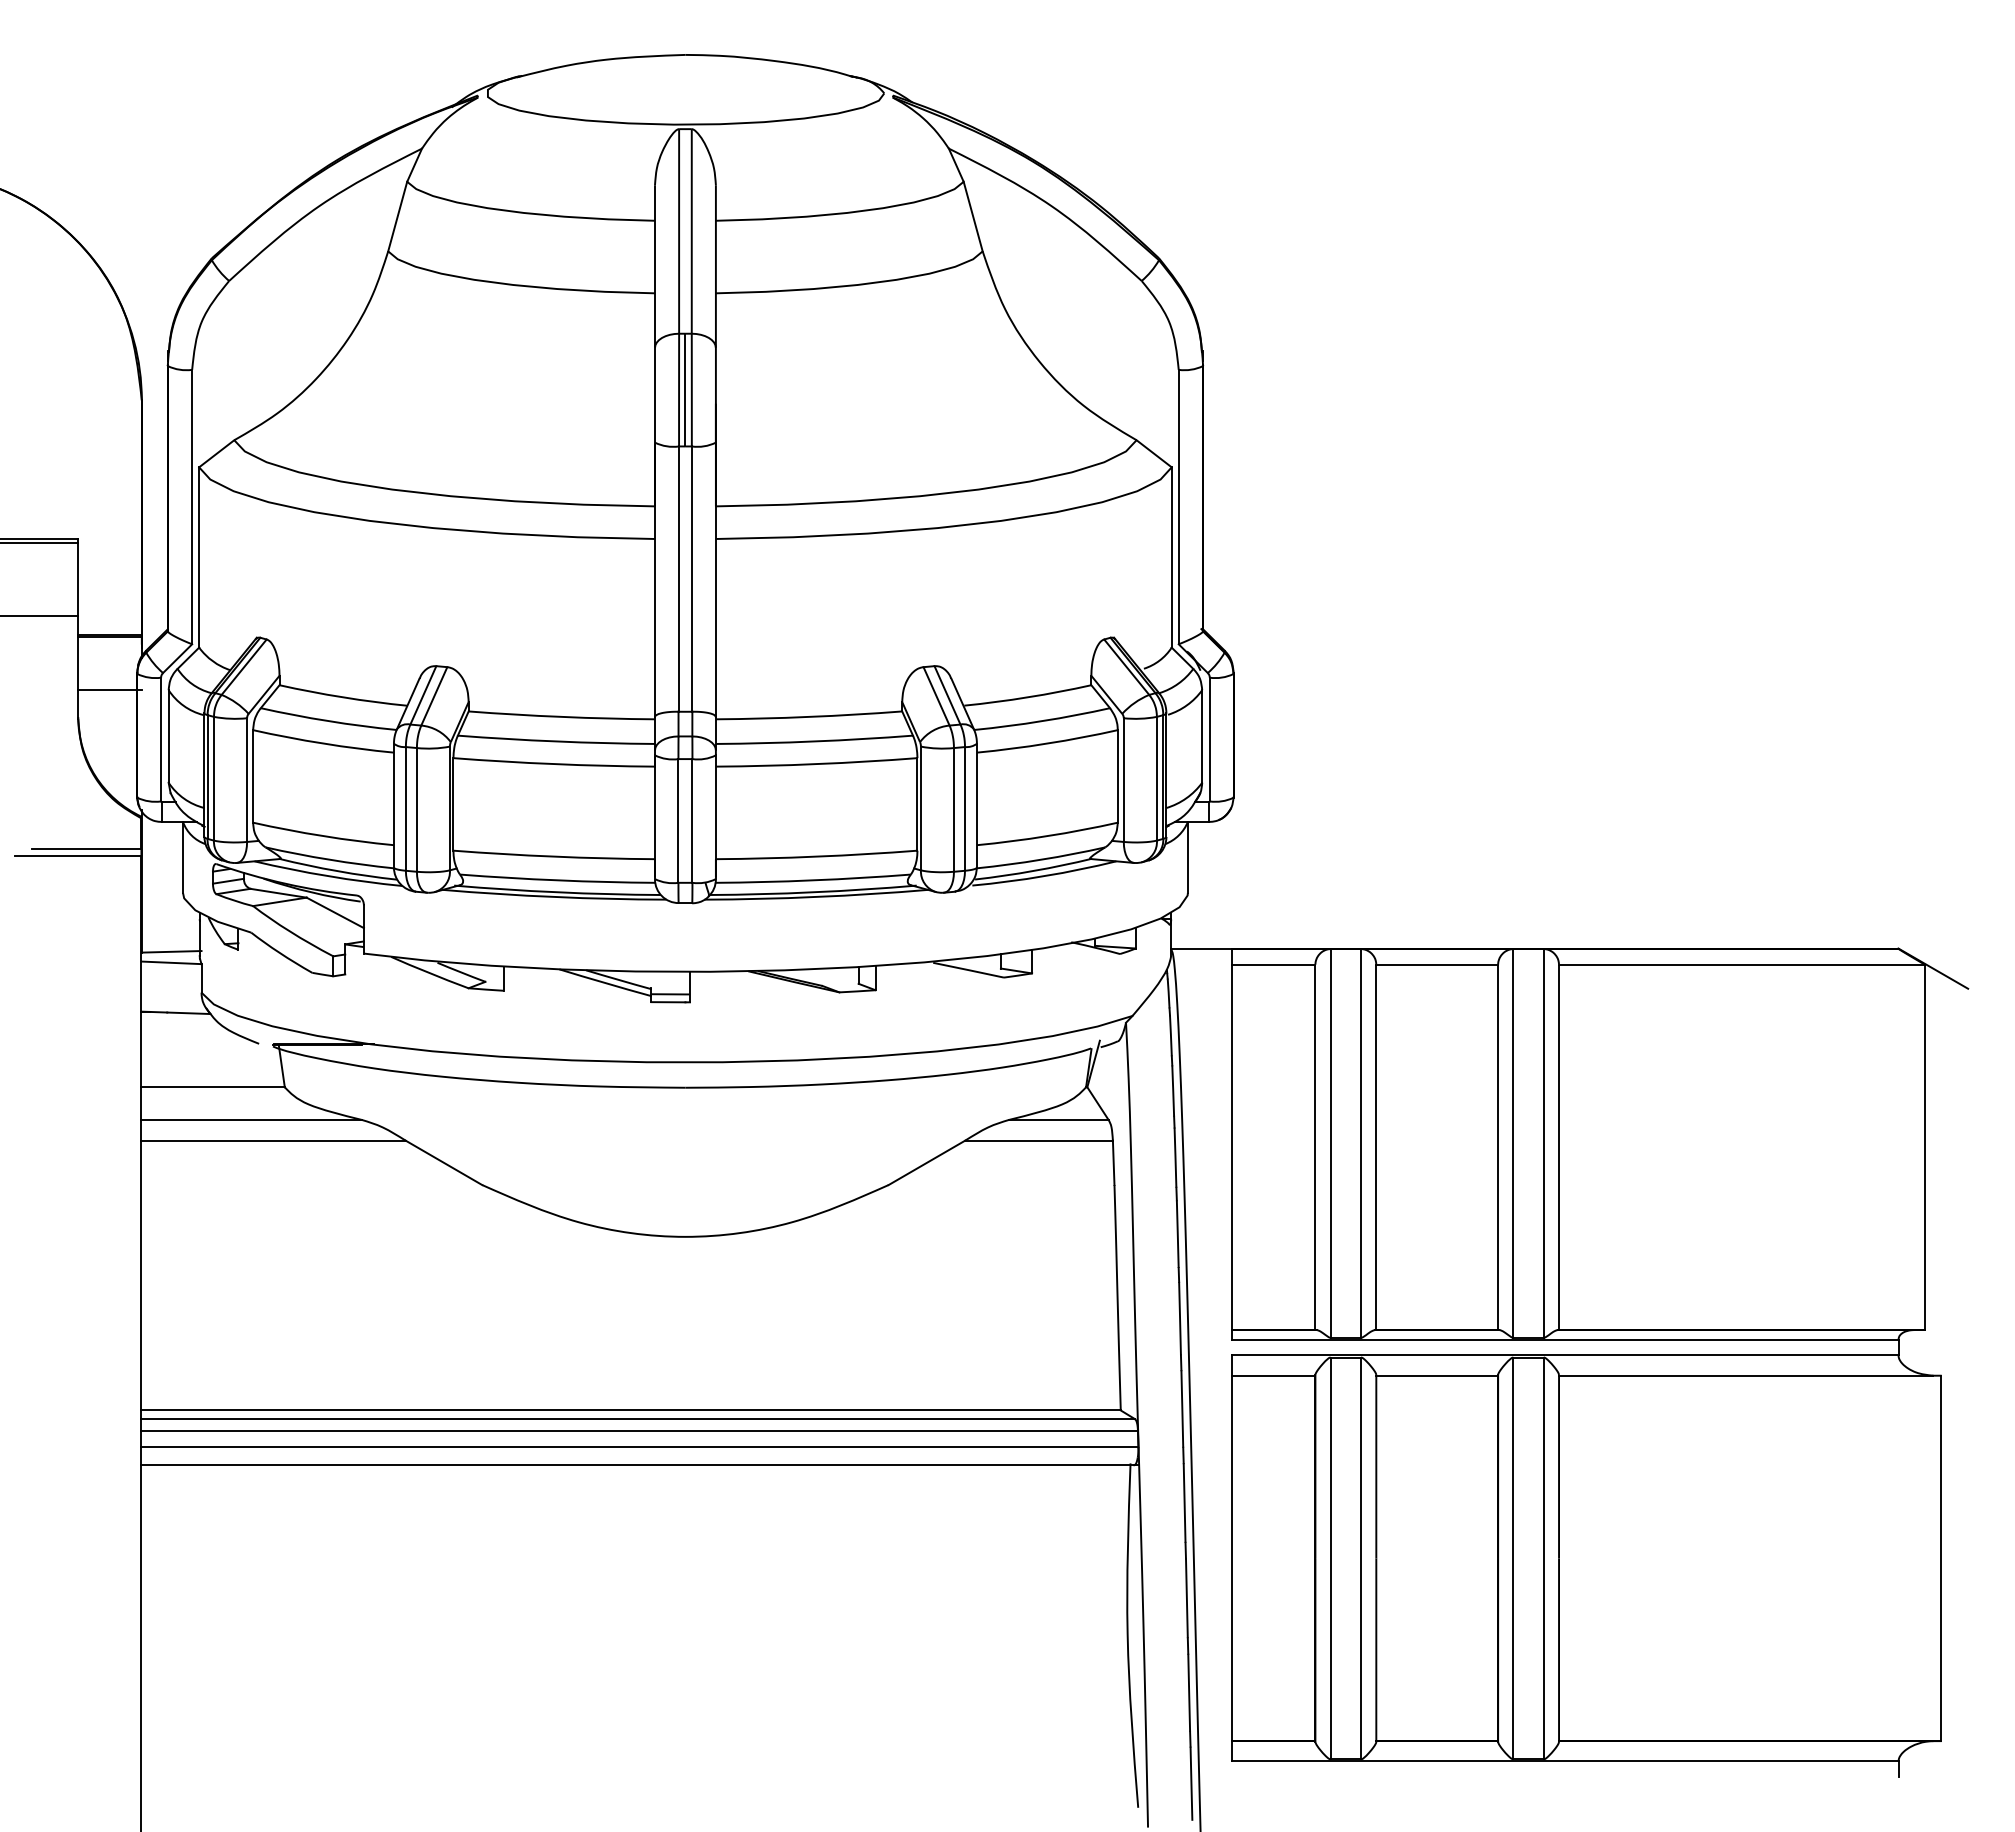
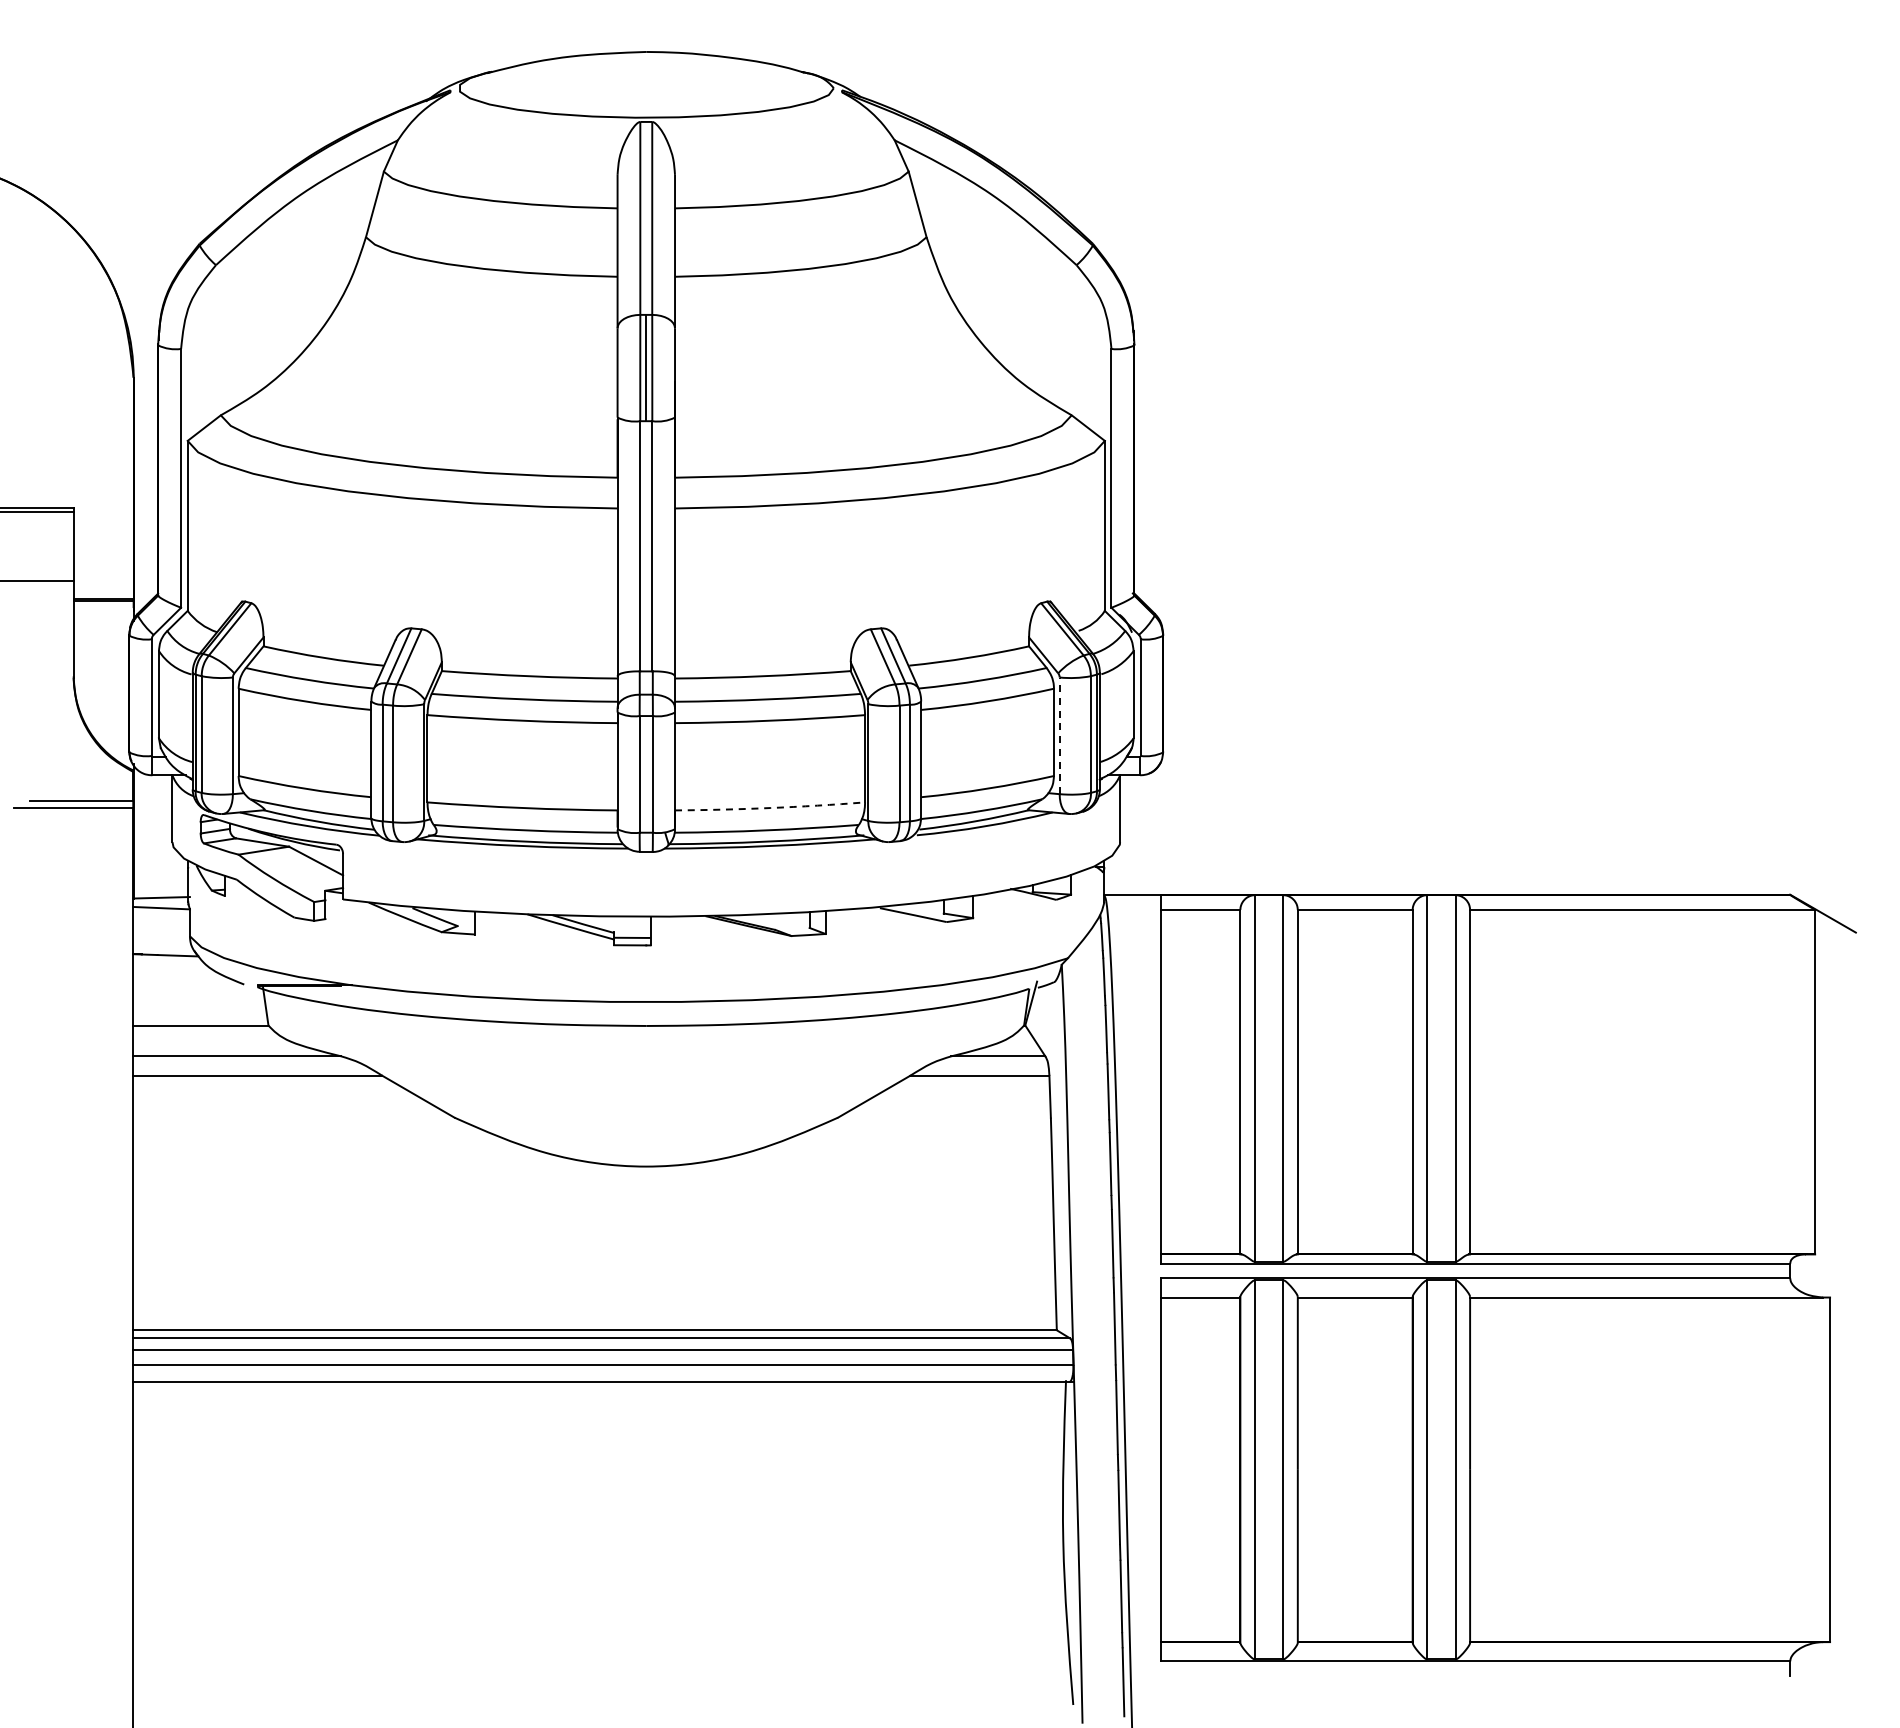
line: (109, 689) -> (103, 650), removed
line: (1123, 779) -> (1059, 735), solid -> dashed
arc: (817, 857) -> (770, 808), solid -> dashed

